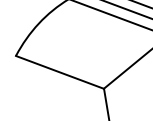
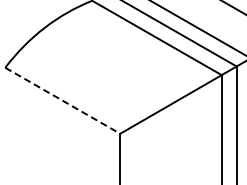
line: (60, 72) -> (63, 101), solid -> dashed

